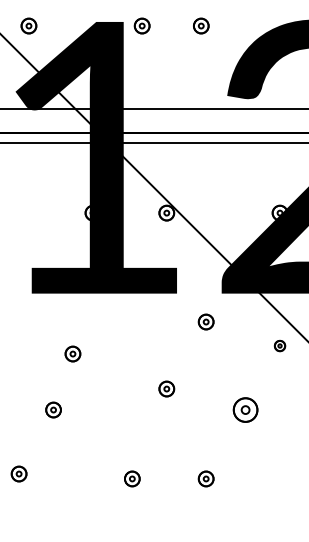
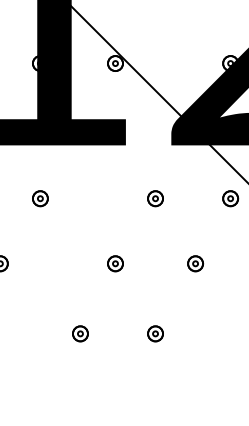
part: (205, 321) -> (154, 198), moved
part: (279, 345) -> (230, 198), size x1.43
part: (72, 353) -> (39, 198), moved
part: (166, 388) -> (115, 263), moved
part: (245, 409) -> (195, 263), size x0.62

